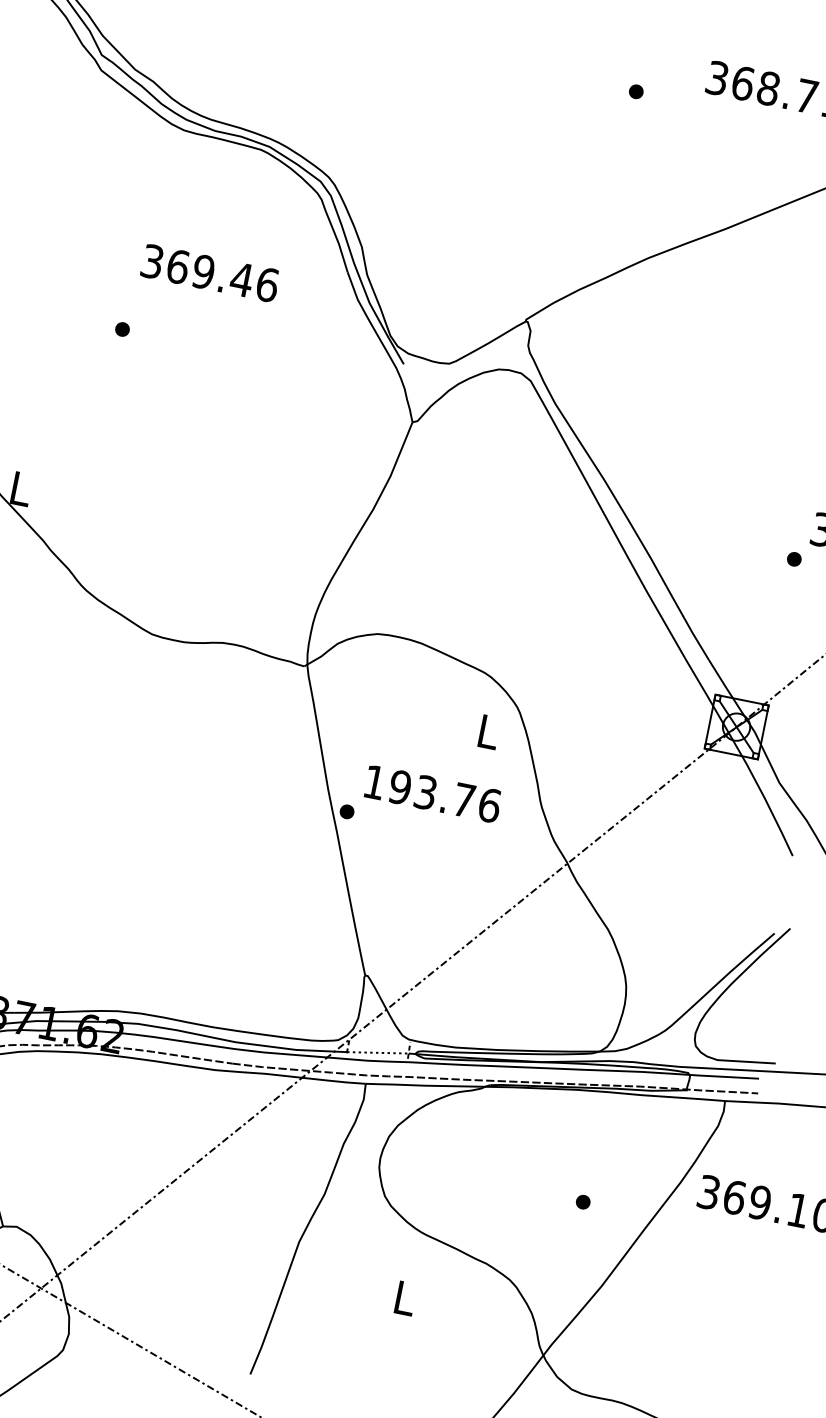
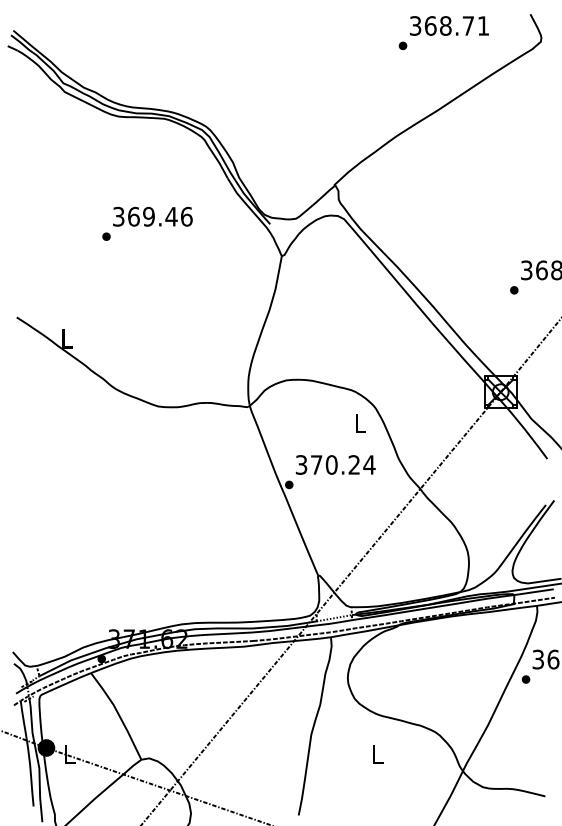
part: (635, 90) -> (402, 45), moved
text: (209, 272) -> (152, 216), moved
text: (432, 793) -> (335, 464), 193.76 -> 370.24
part: (582, 1201) -> (525, 679), moved

